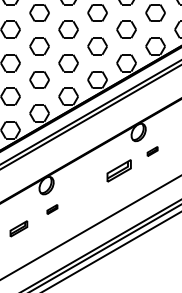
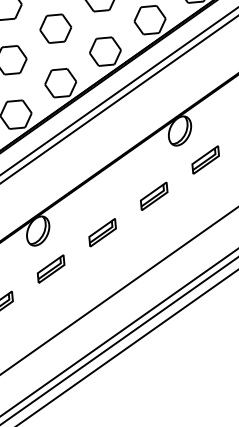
part: (152, 151) -> (205, 159), size x1.67
part: (119, 170) -> (154, 195), size x0.71
part: (85, 189) -> (101, 231), added
part: (52, 209) -> (51, 268), size x1.67

